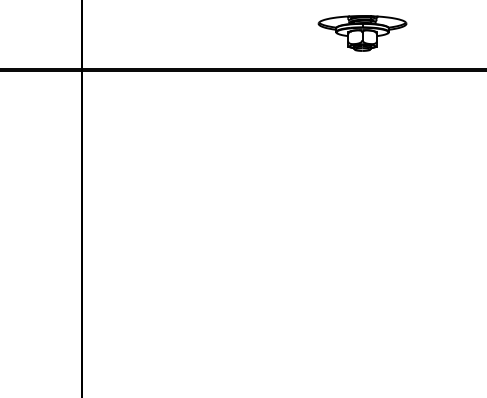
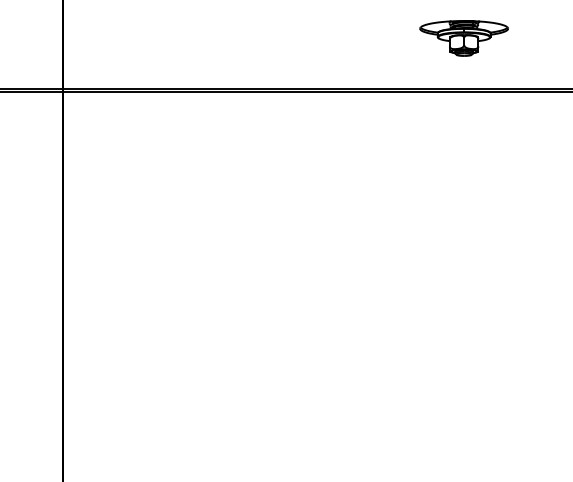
part: (362, 33) -> (464, 38), size x0.7

